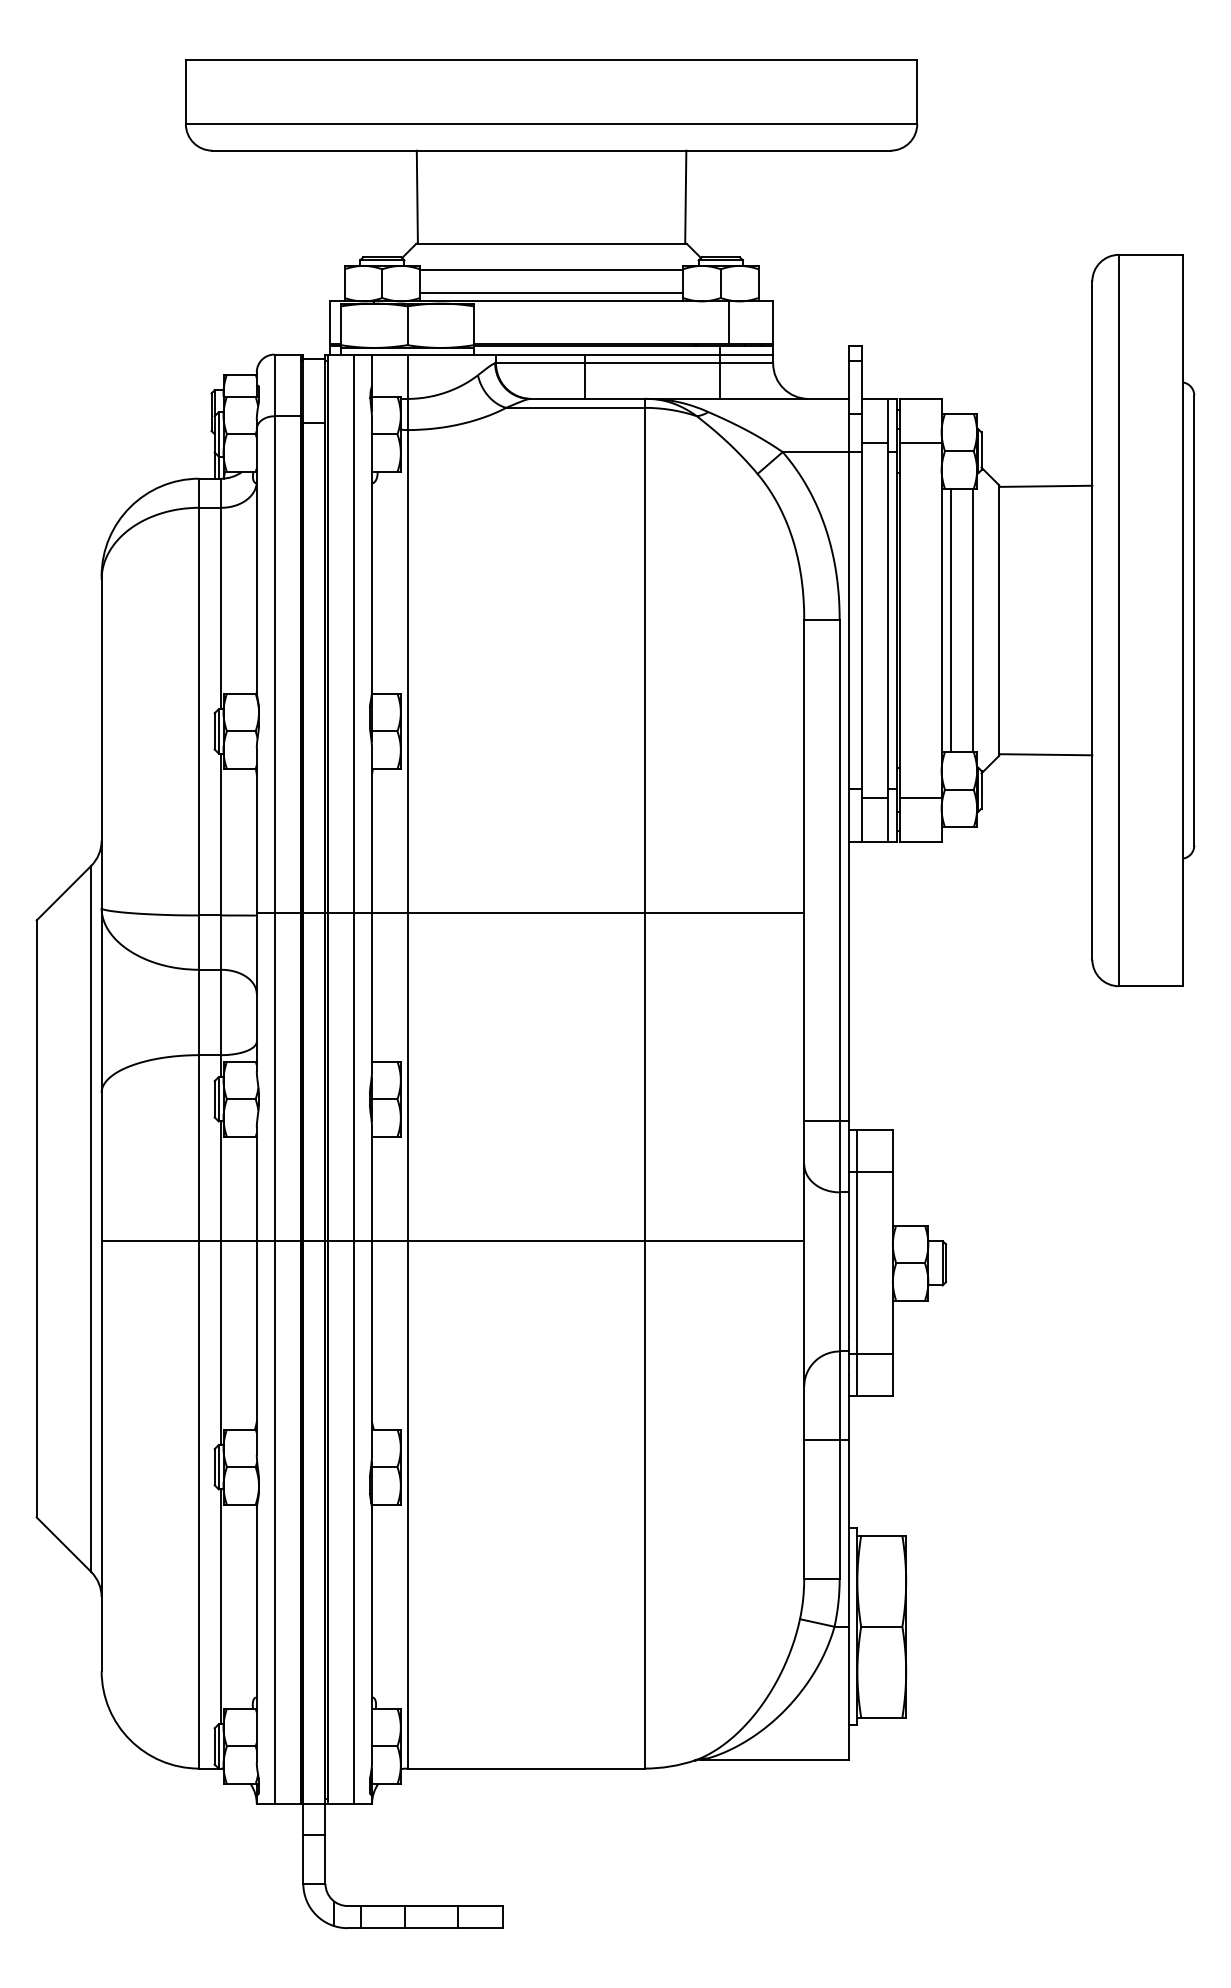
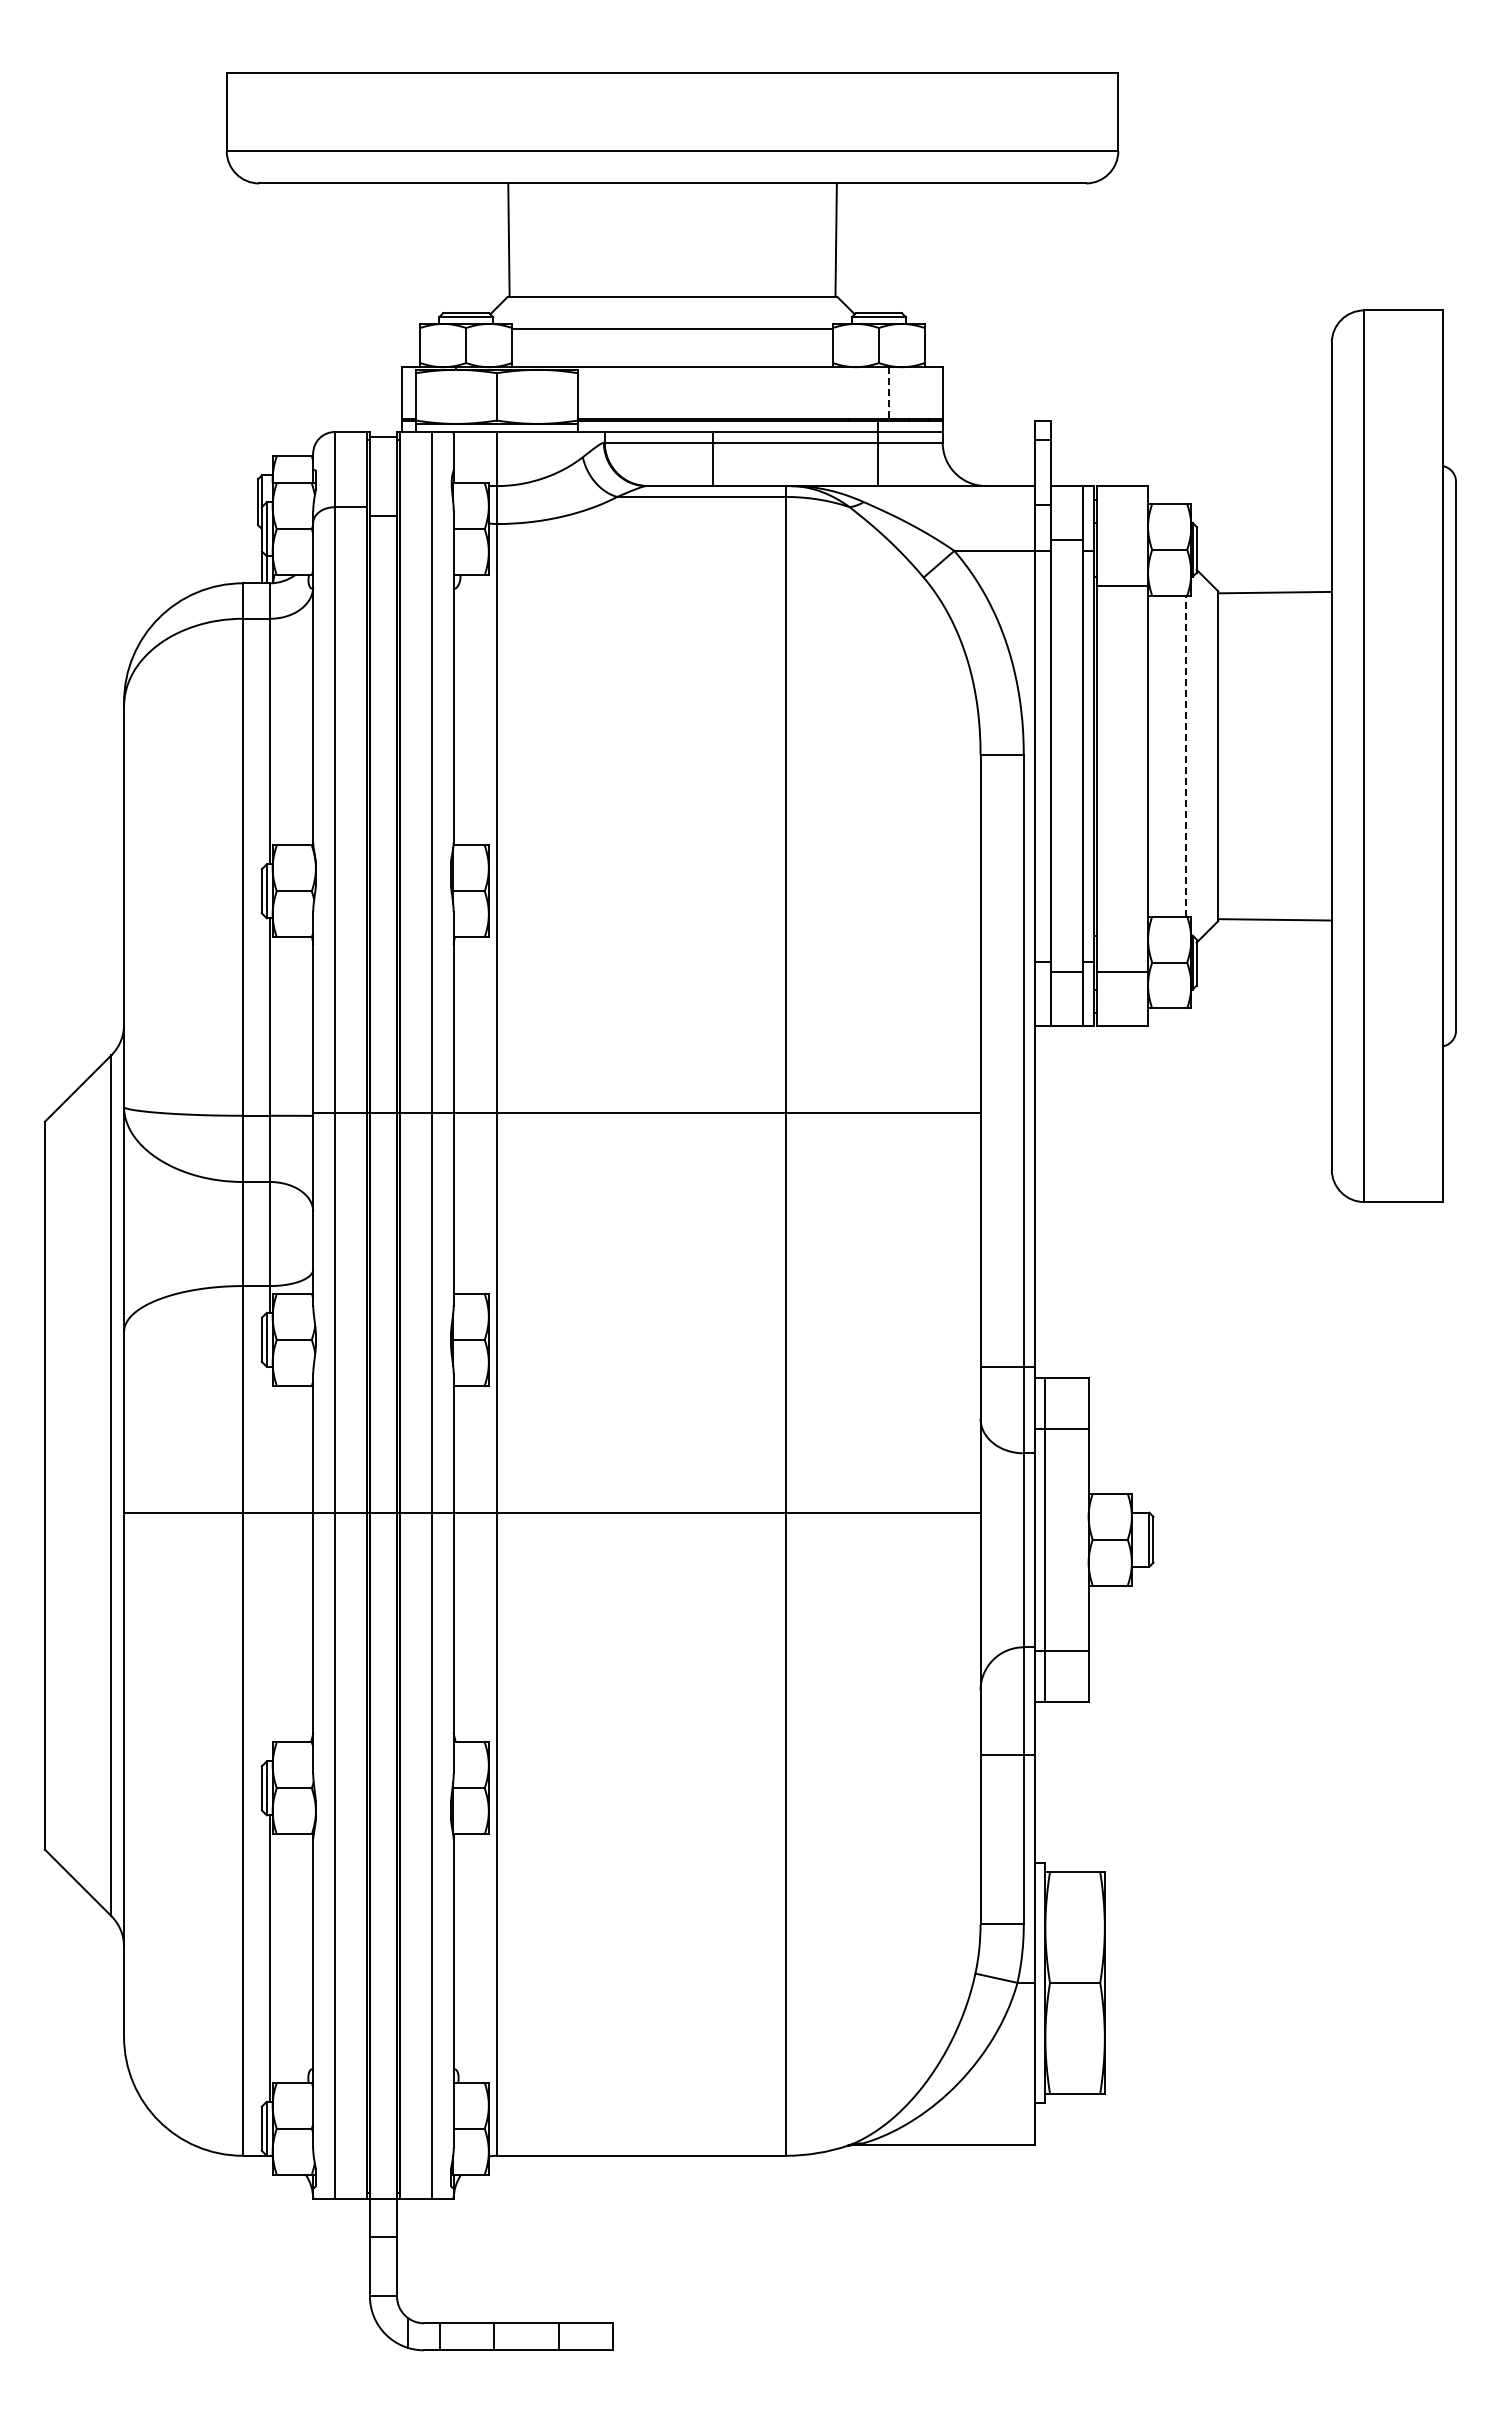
line: (551, 292) -> (672, 356), removed
line: (728, 322) -> (888, 392), solid -> dashed
line: (920, 443) -> (1122, 586), moved
line: (950, 619) -> (1158, 755), removed
line: (972, 619) -> (1185, 755), solid -> dashed
line: (220, 1282) -> (269, 1563), removed

